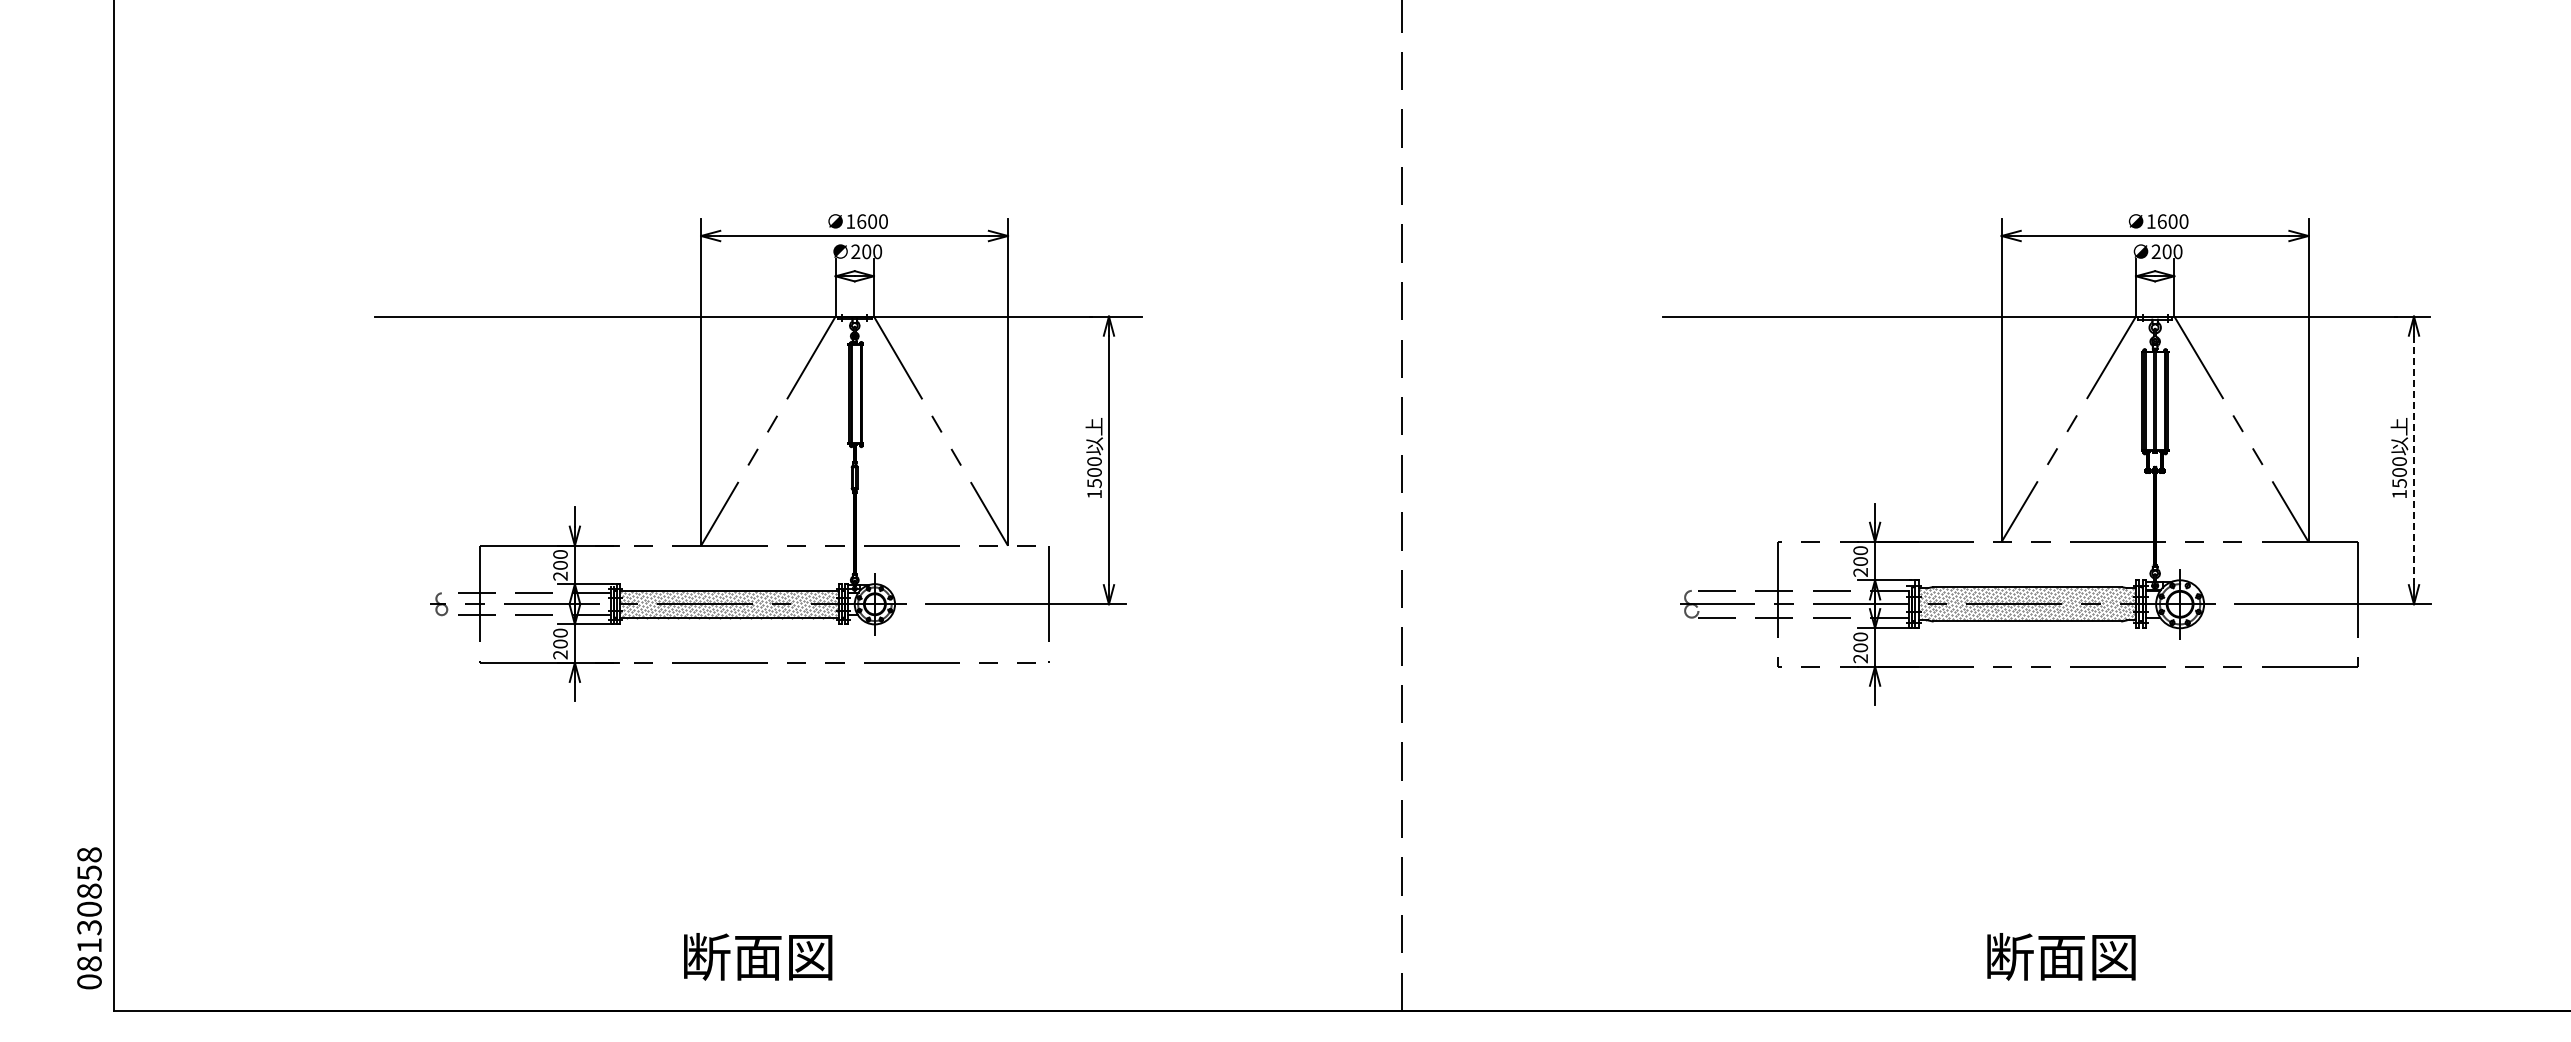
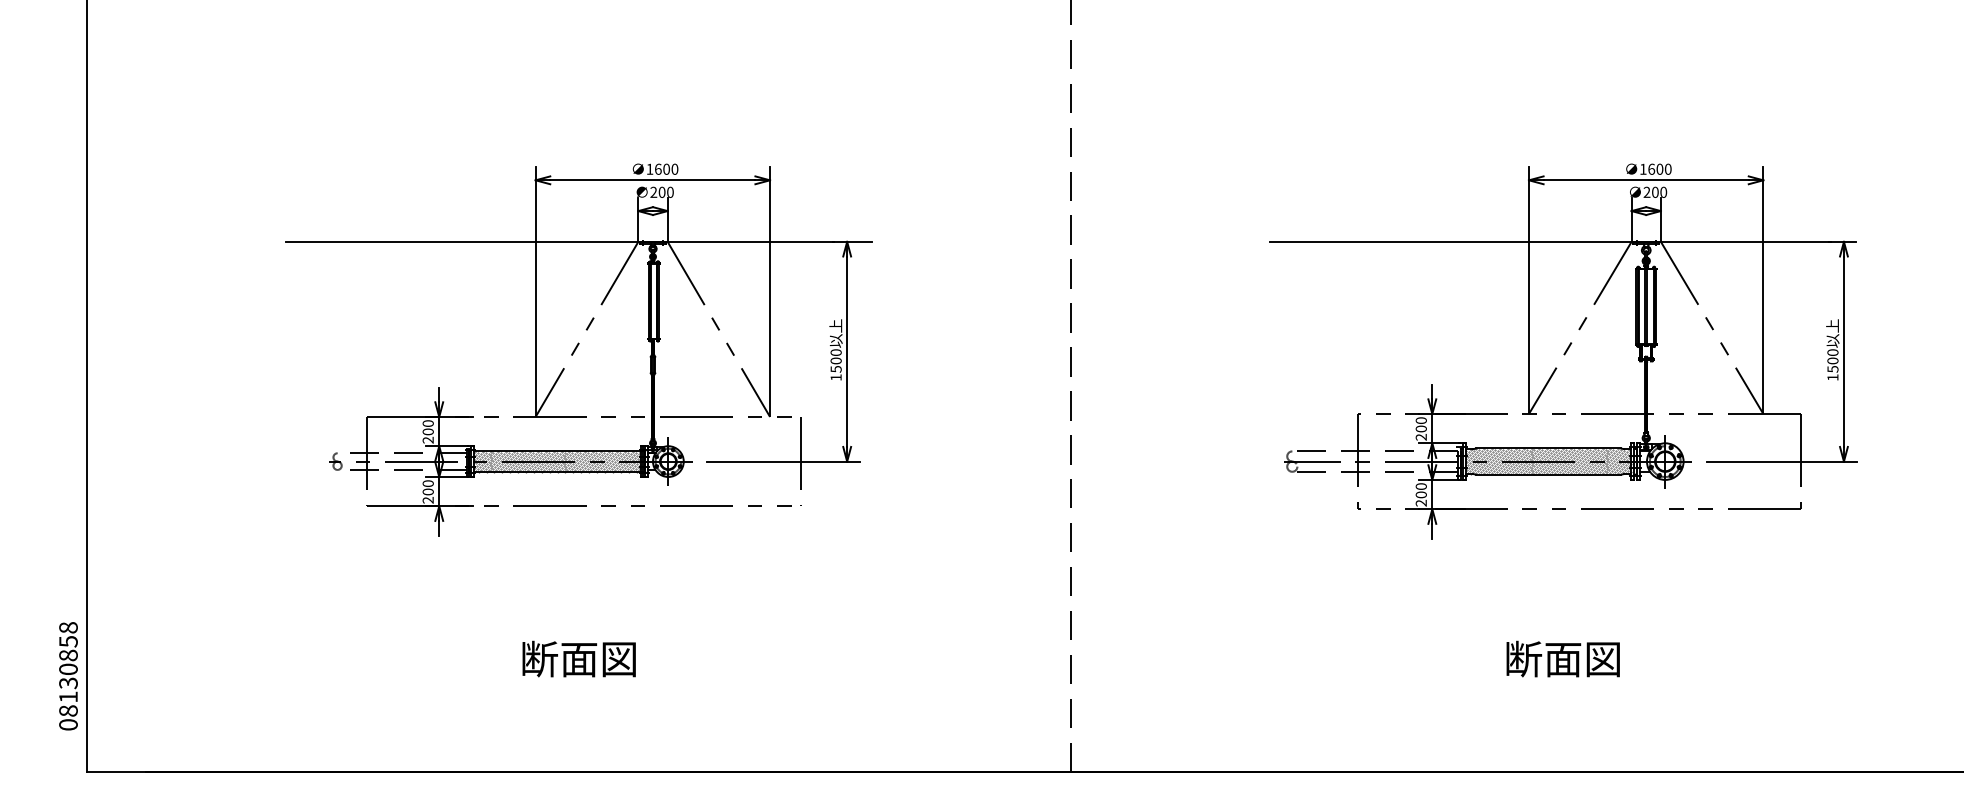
line: (2414, 460) -> (1844, 351), dashed -> solid
text: (89, 918) -> (68, 676), moved
text: (758, 956) -> (579, 658), moved
text: (2061, 956) -> (1563, 658), moved

